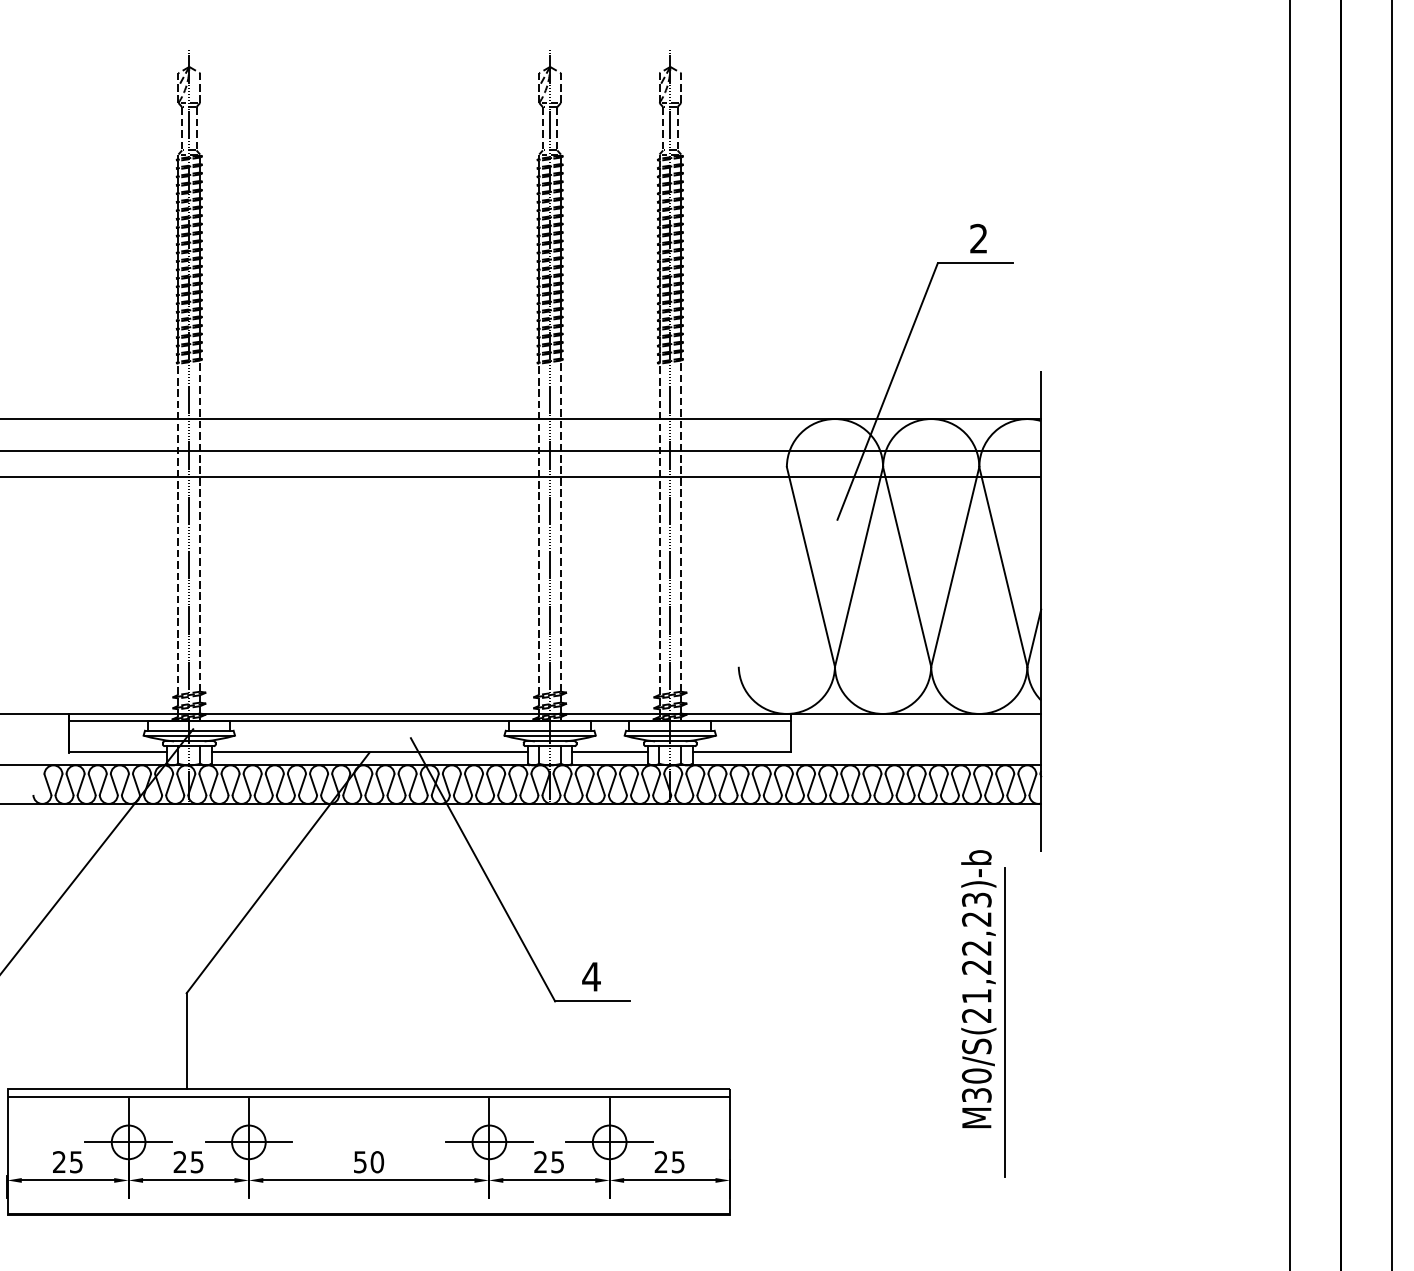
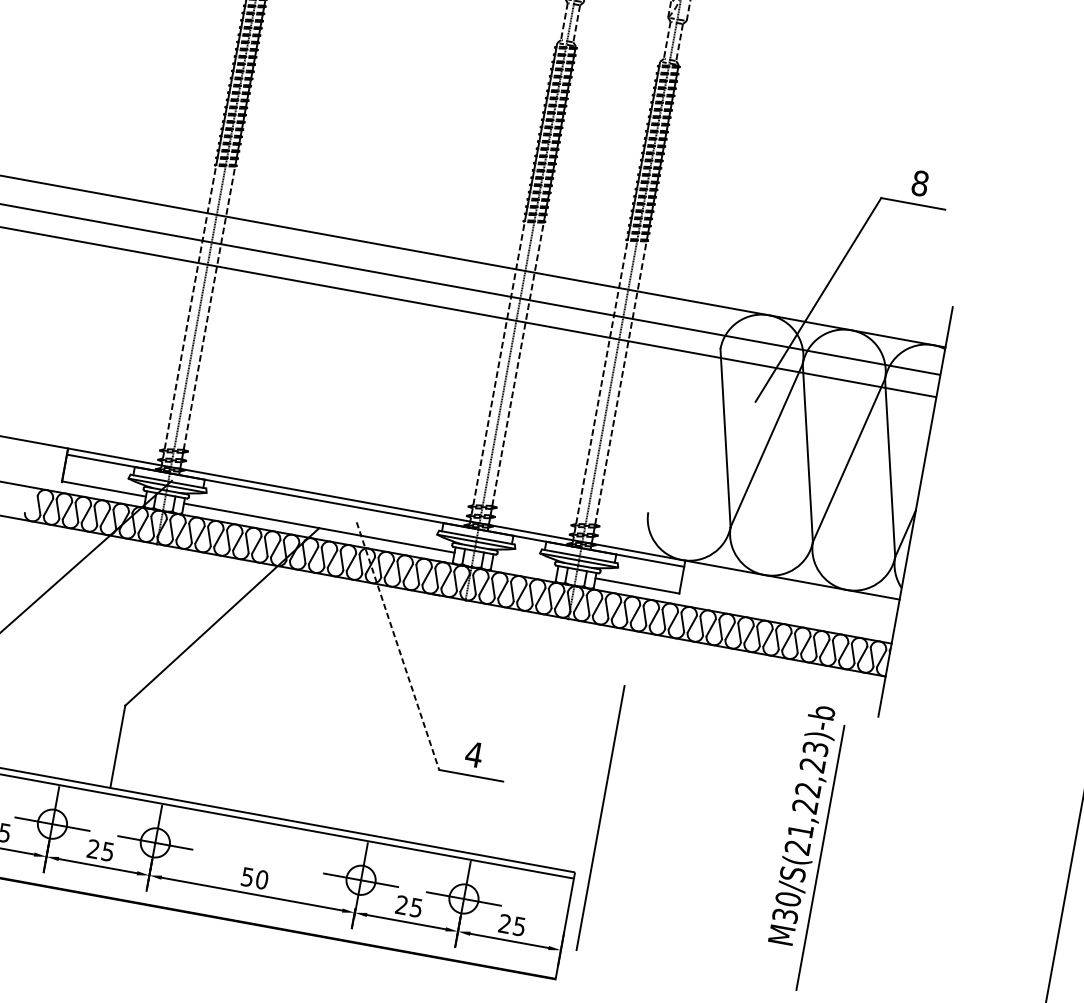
text: (978, 238) -> (919, 183), 2 -> 8
line: (610, 752) -> (525, 565), removed
line: (483, 870) -> (398, 646), solid -> dashed
line: (747, 1022) -> (600, 817), added

